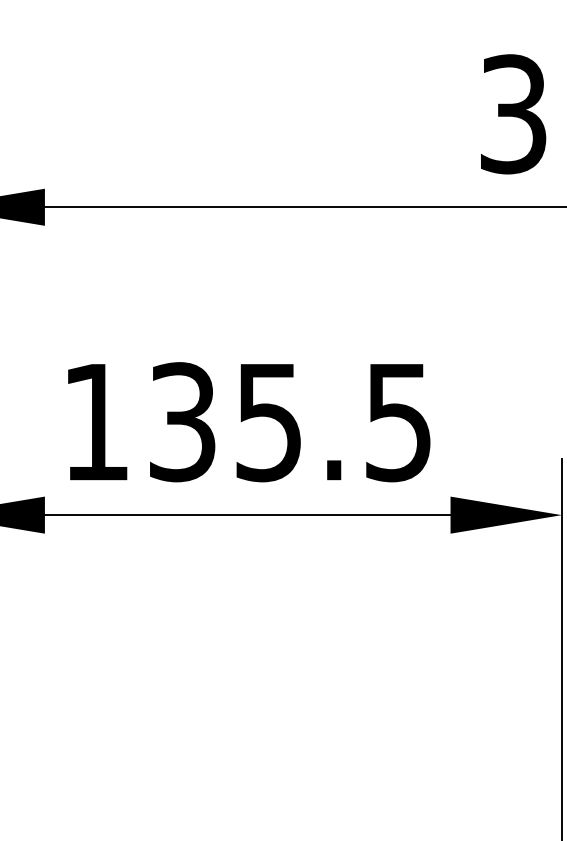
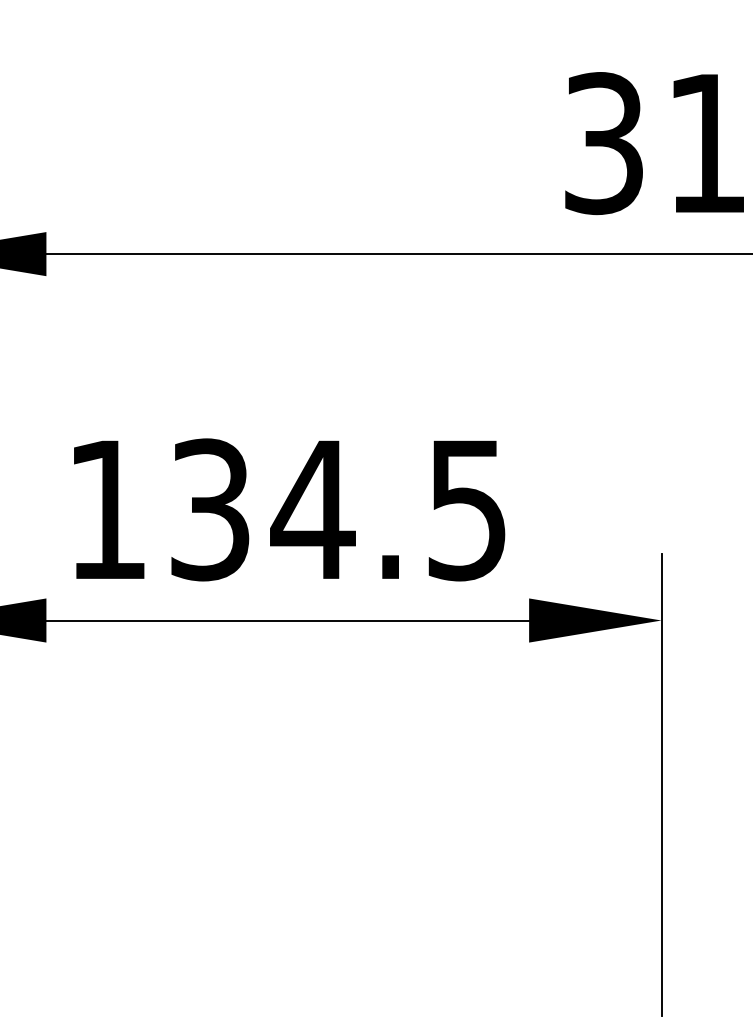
text: (268, 422) -> (312, 510), 135.5 -> 134.5

